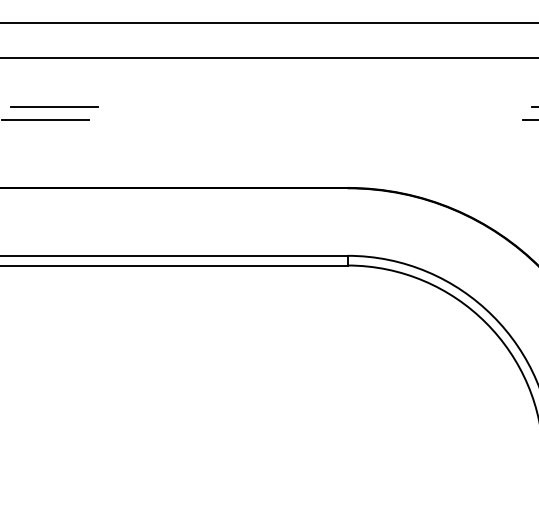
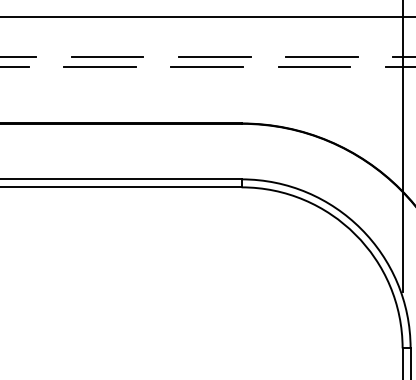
line: (184, 106) -> (107, 56), added
line: (315, 106) -> (215, 56), added
line: (444, 107) -> (321, 57), added
line: (175, 119) -> (99, 67), added
line: (305, 119) -> (206, 67), added
line: (435, 119) -> (313, 67), added

